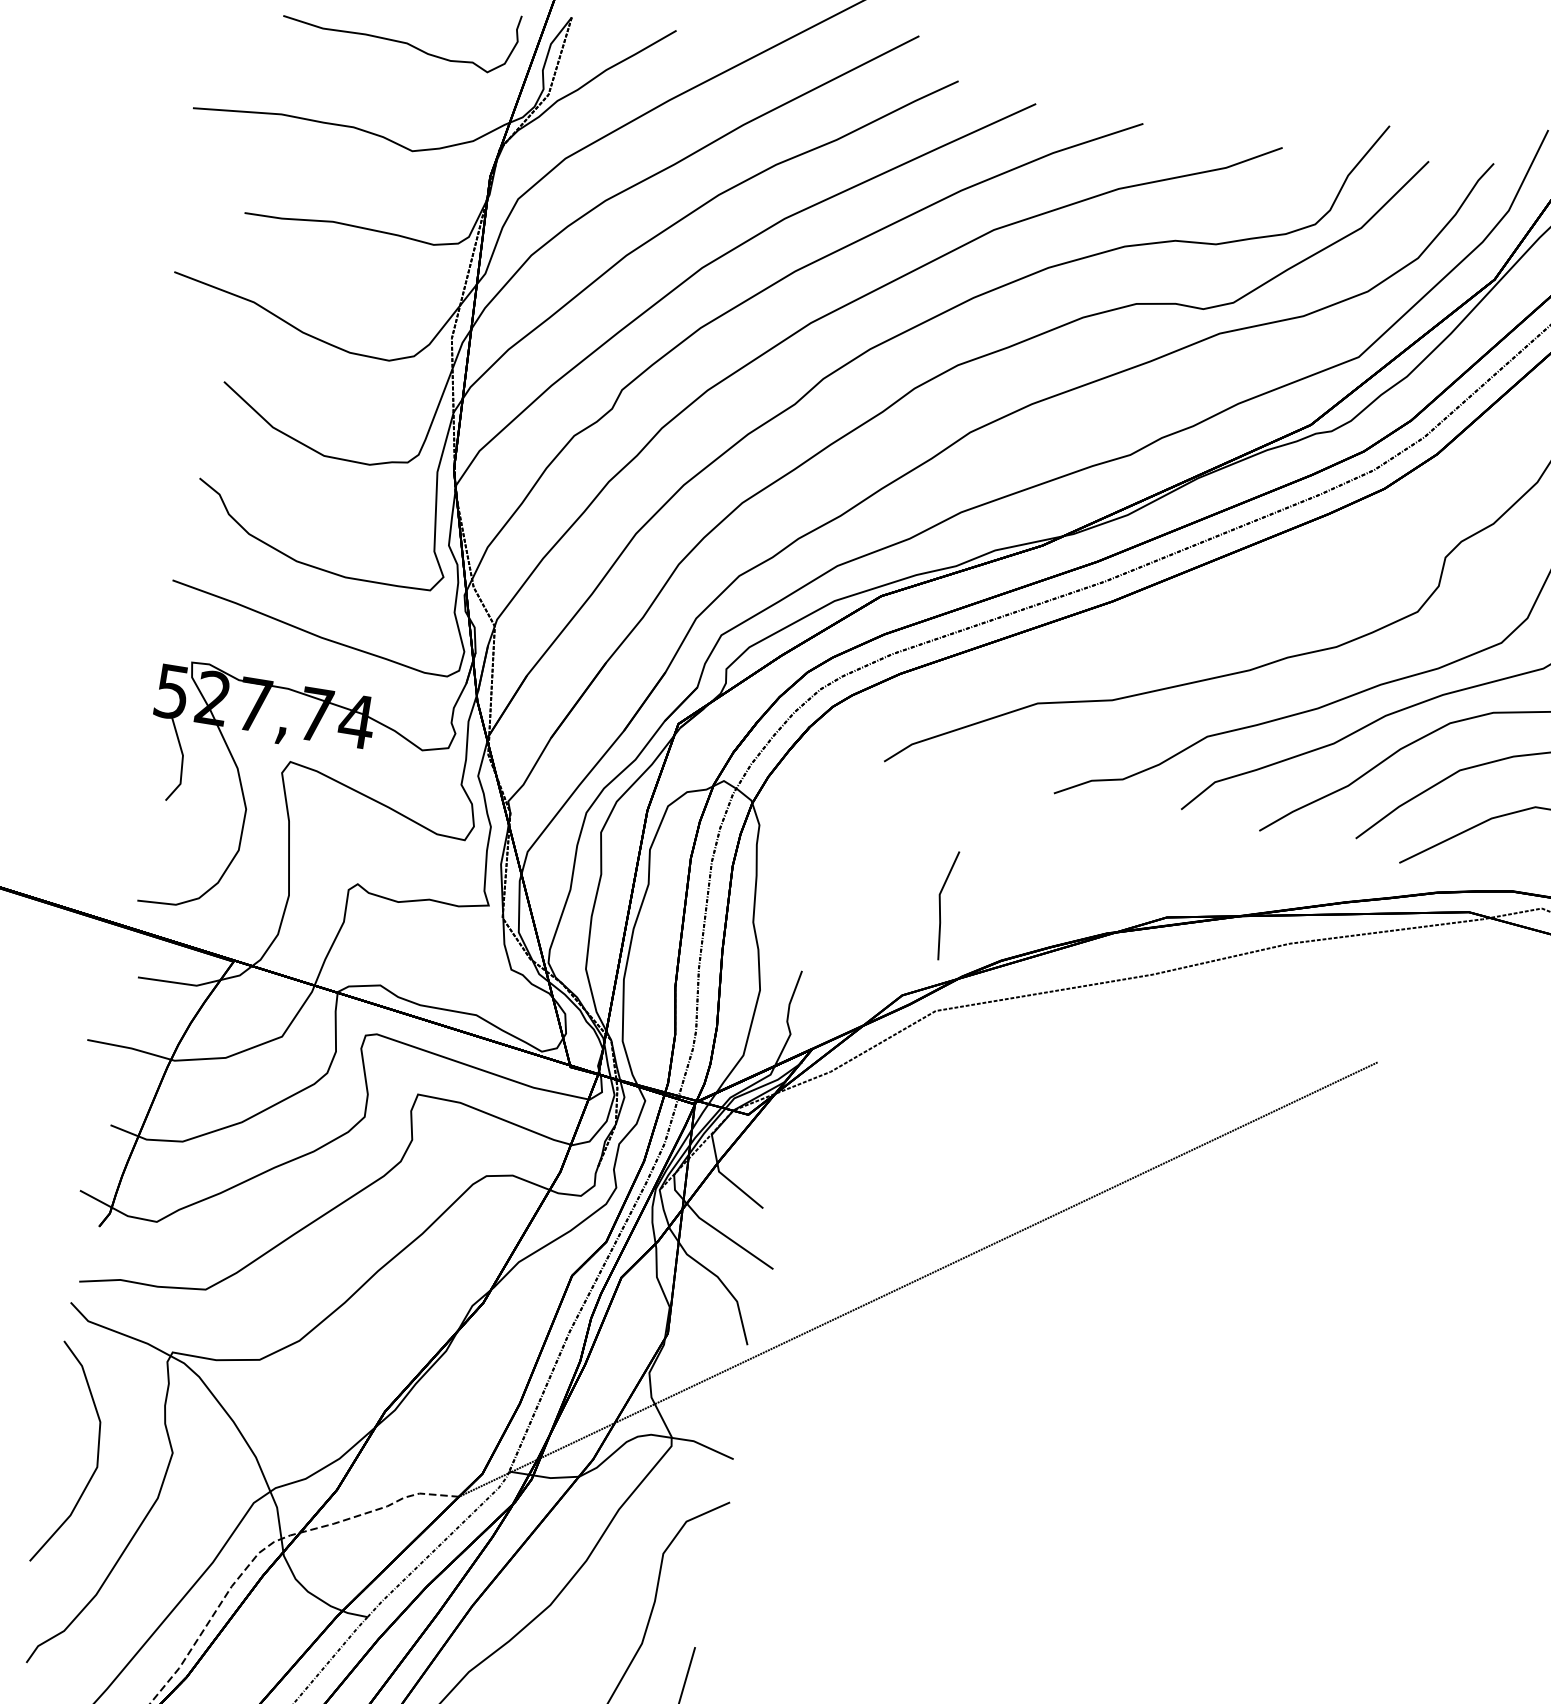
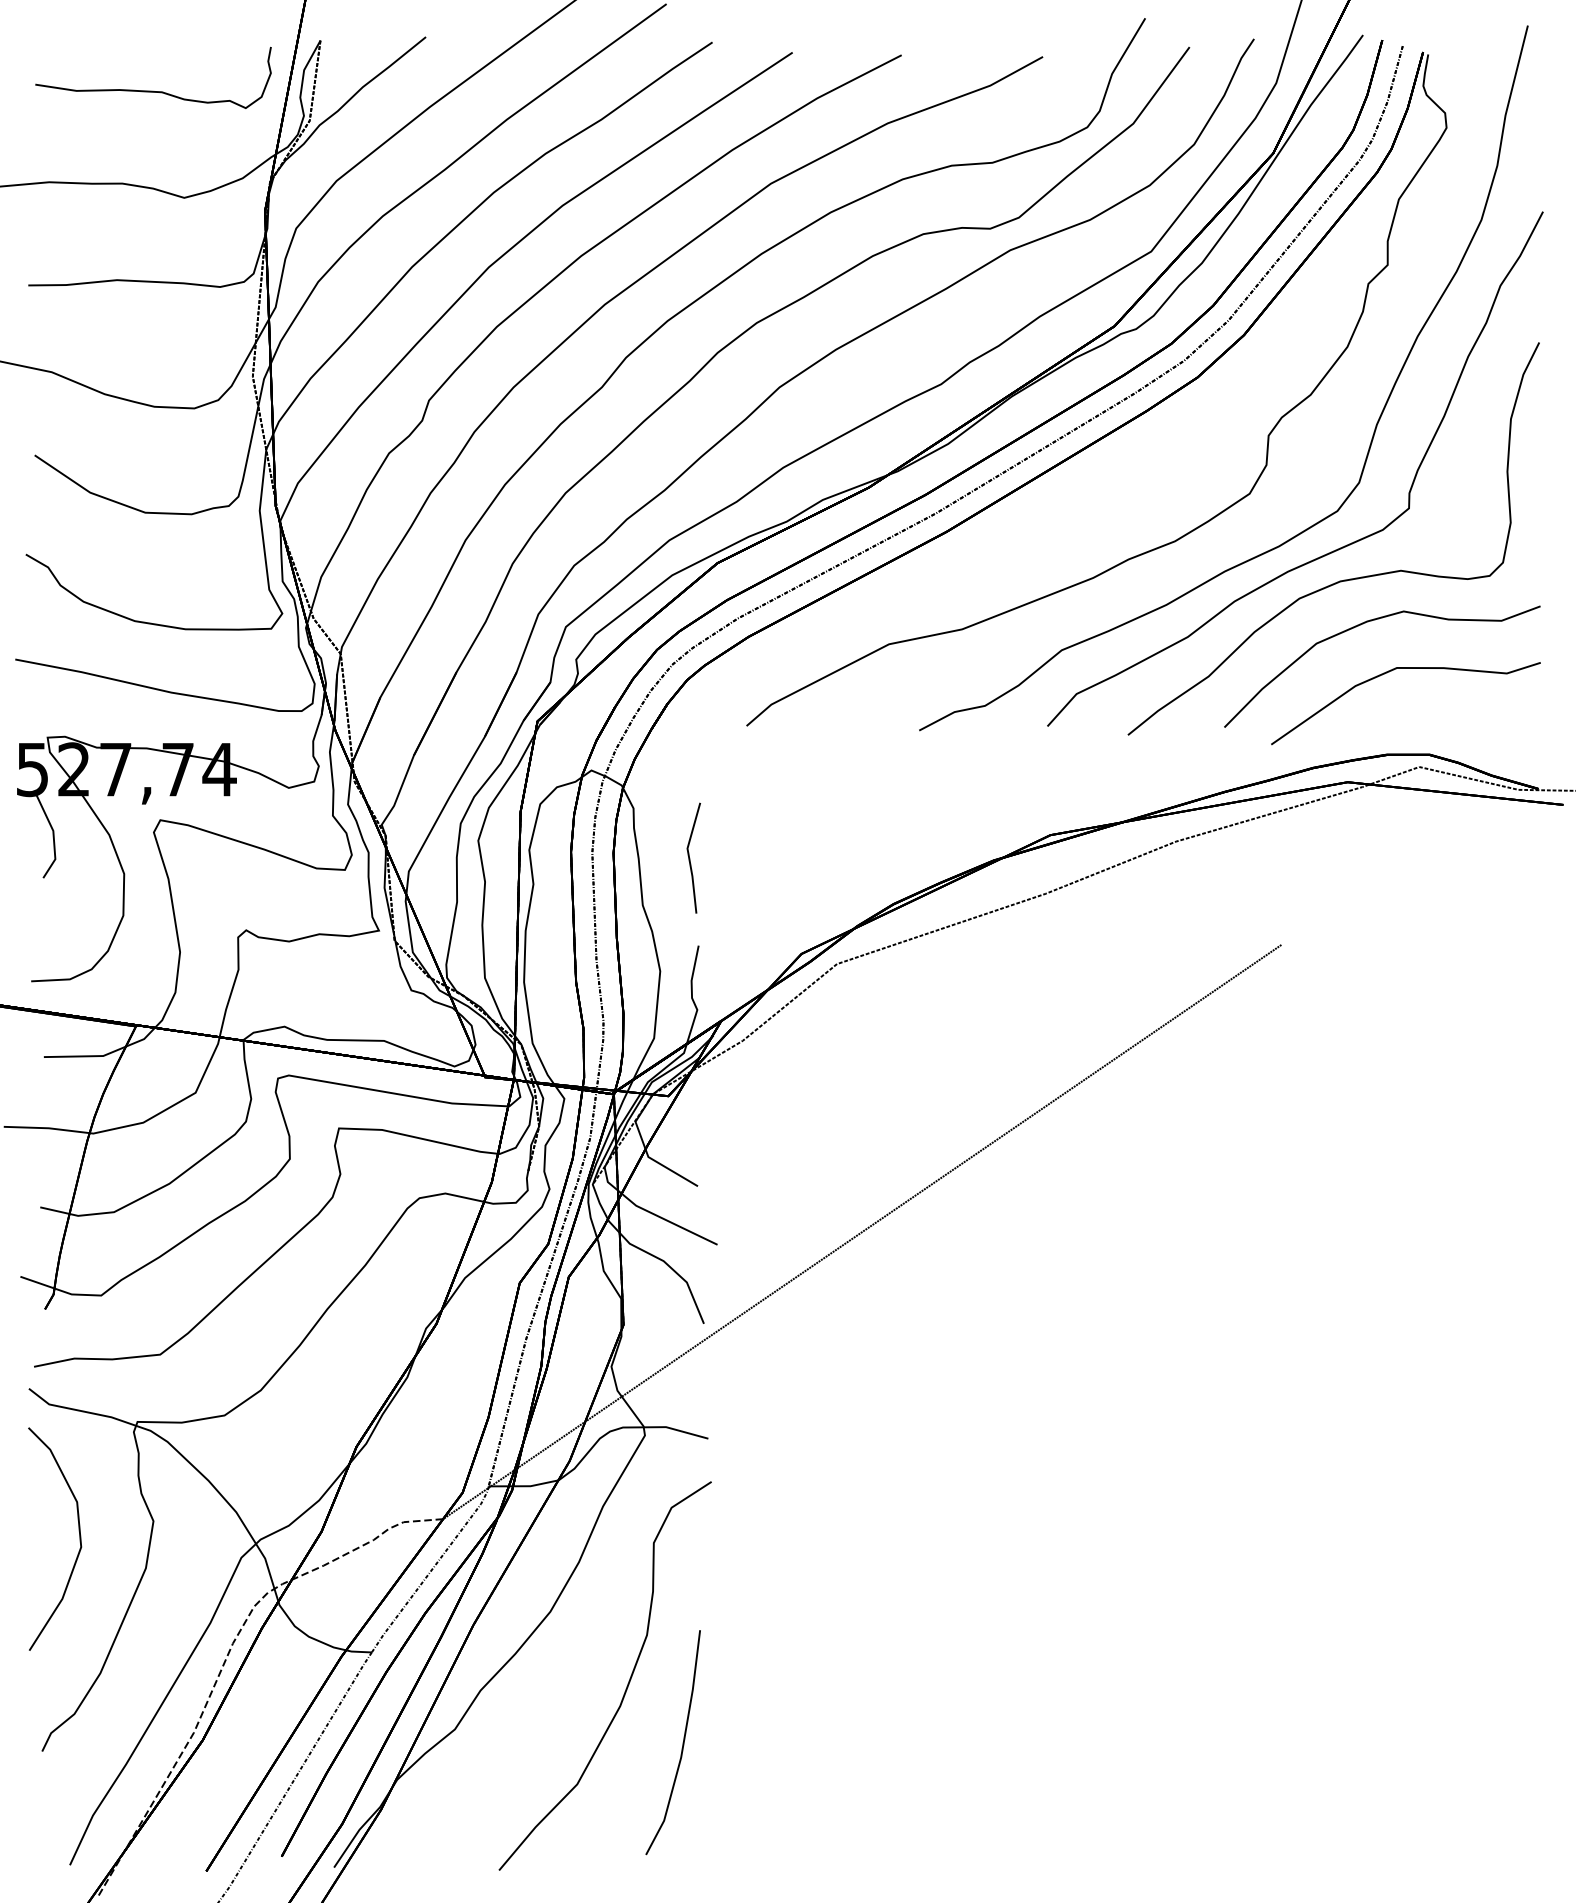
line: (941, 904) -> (690, 858), moved

